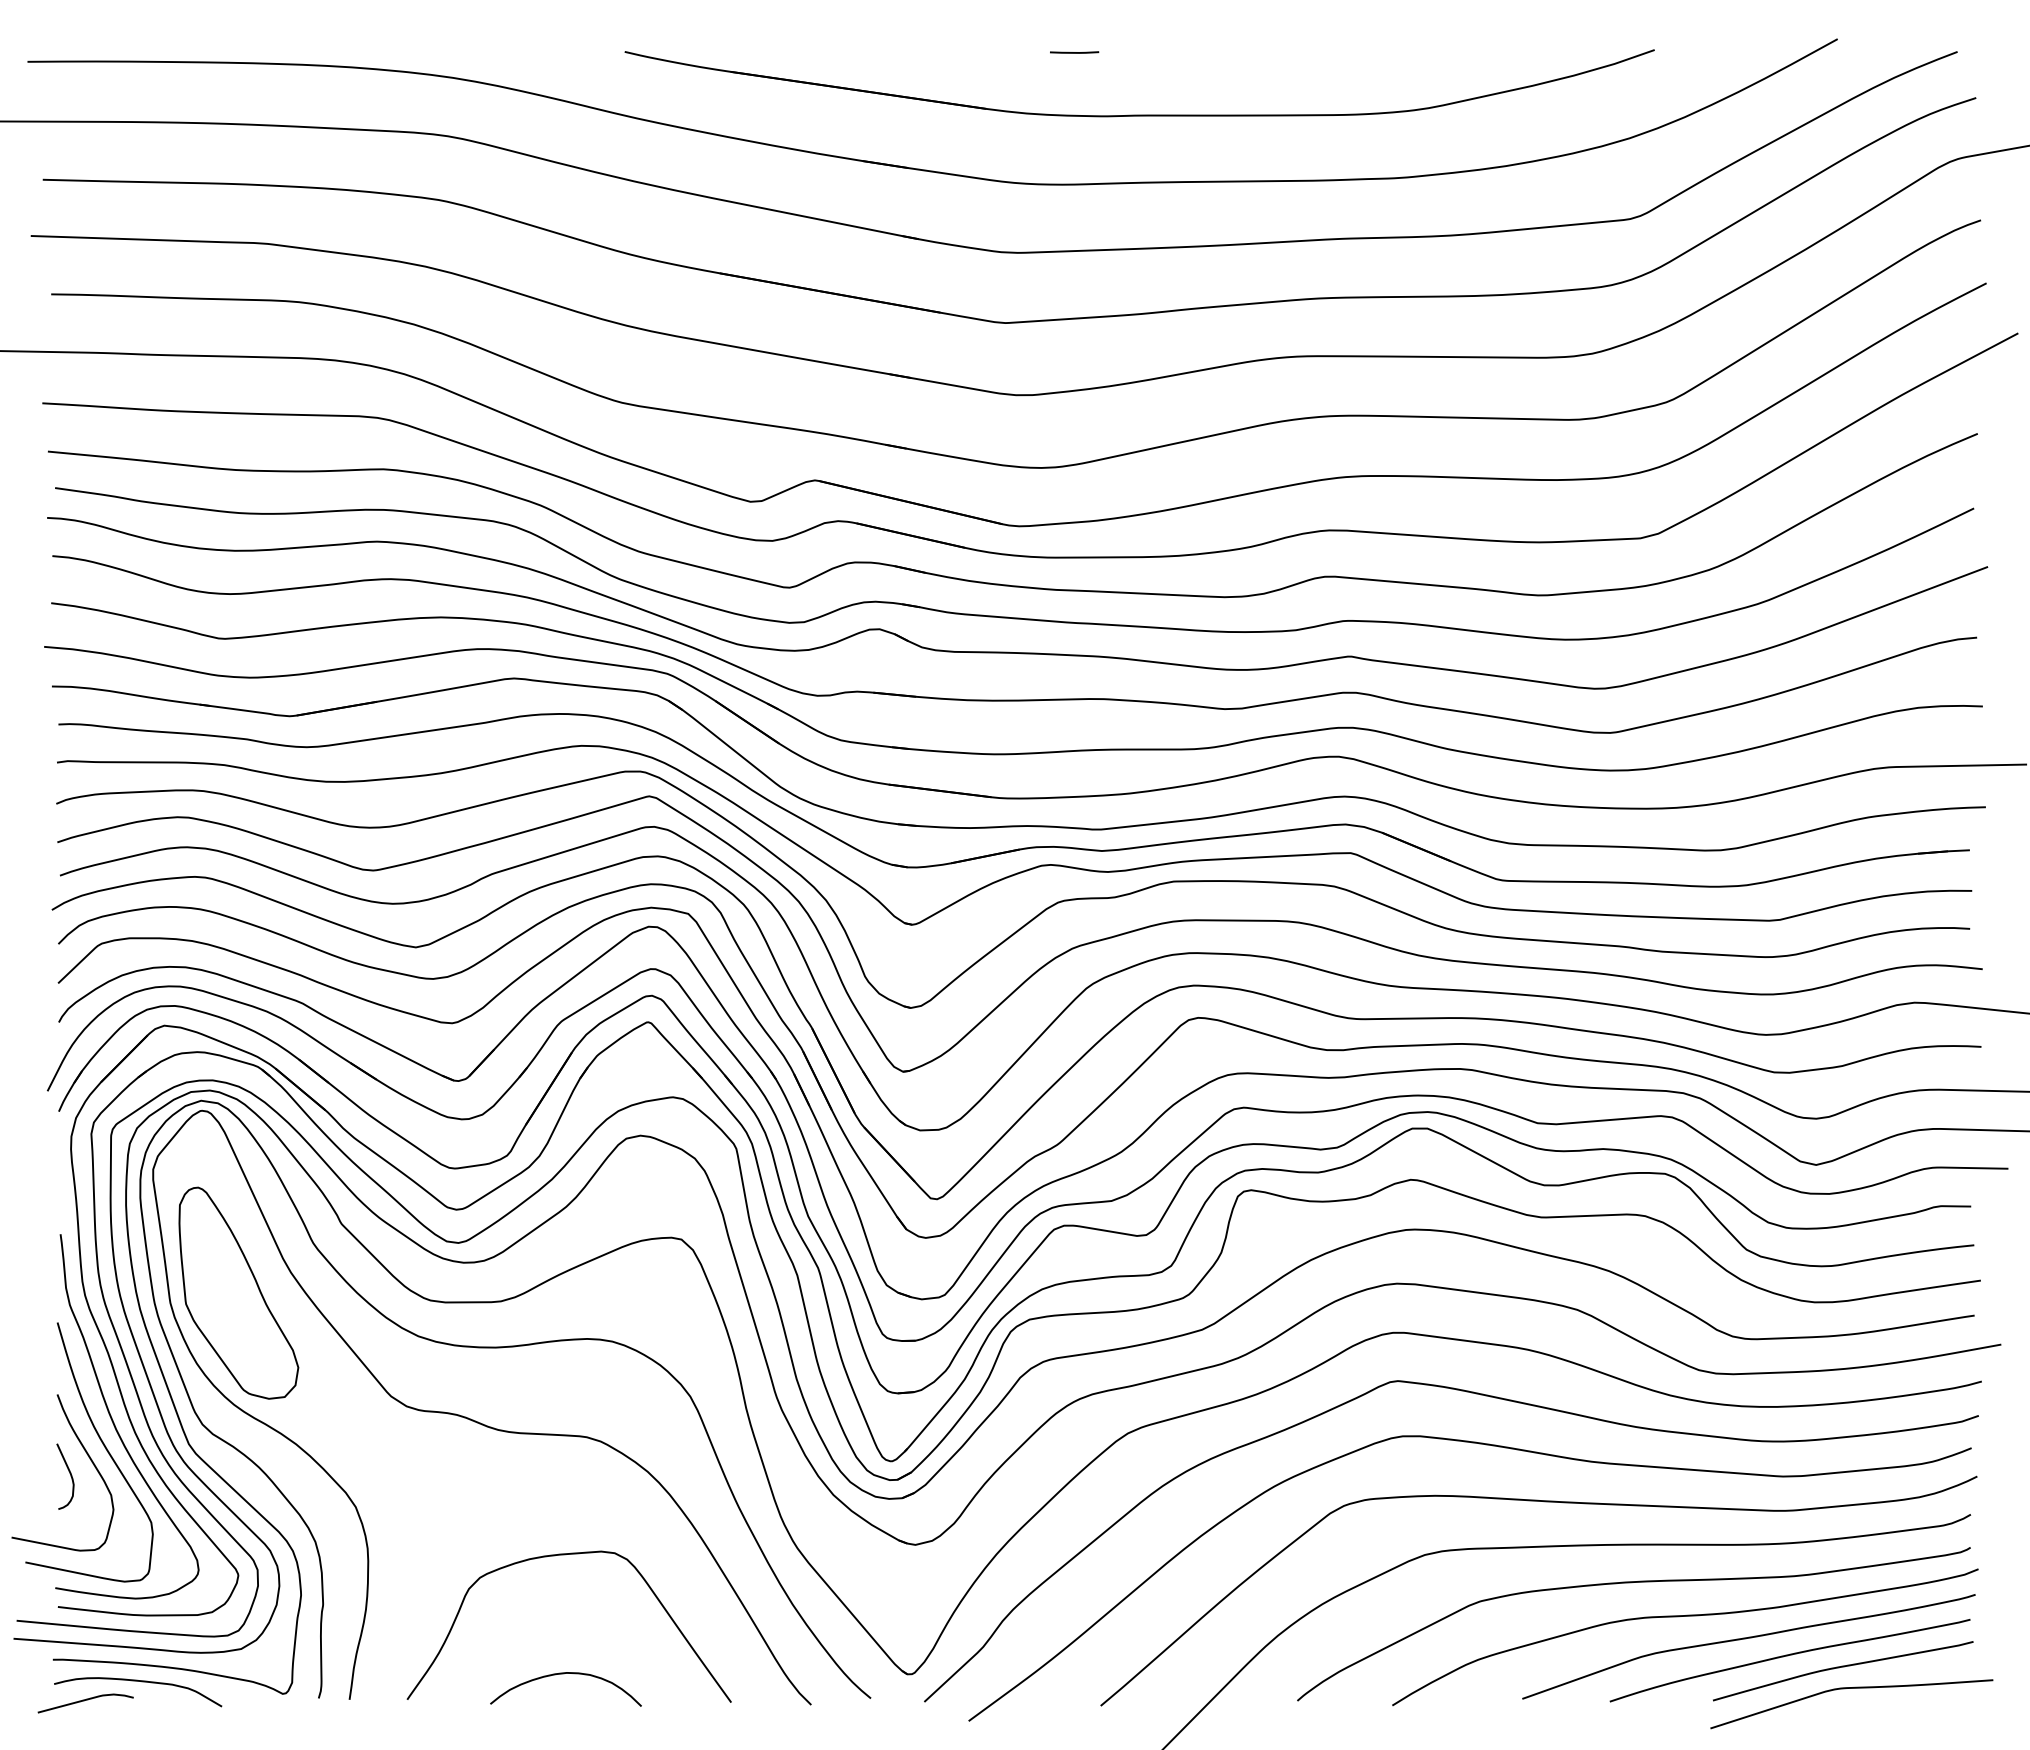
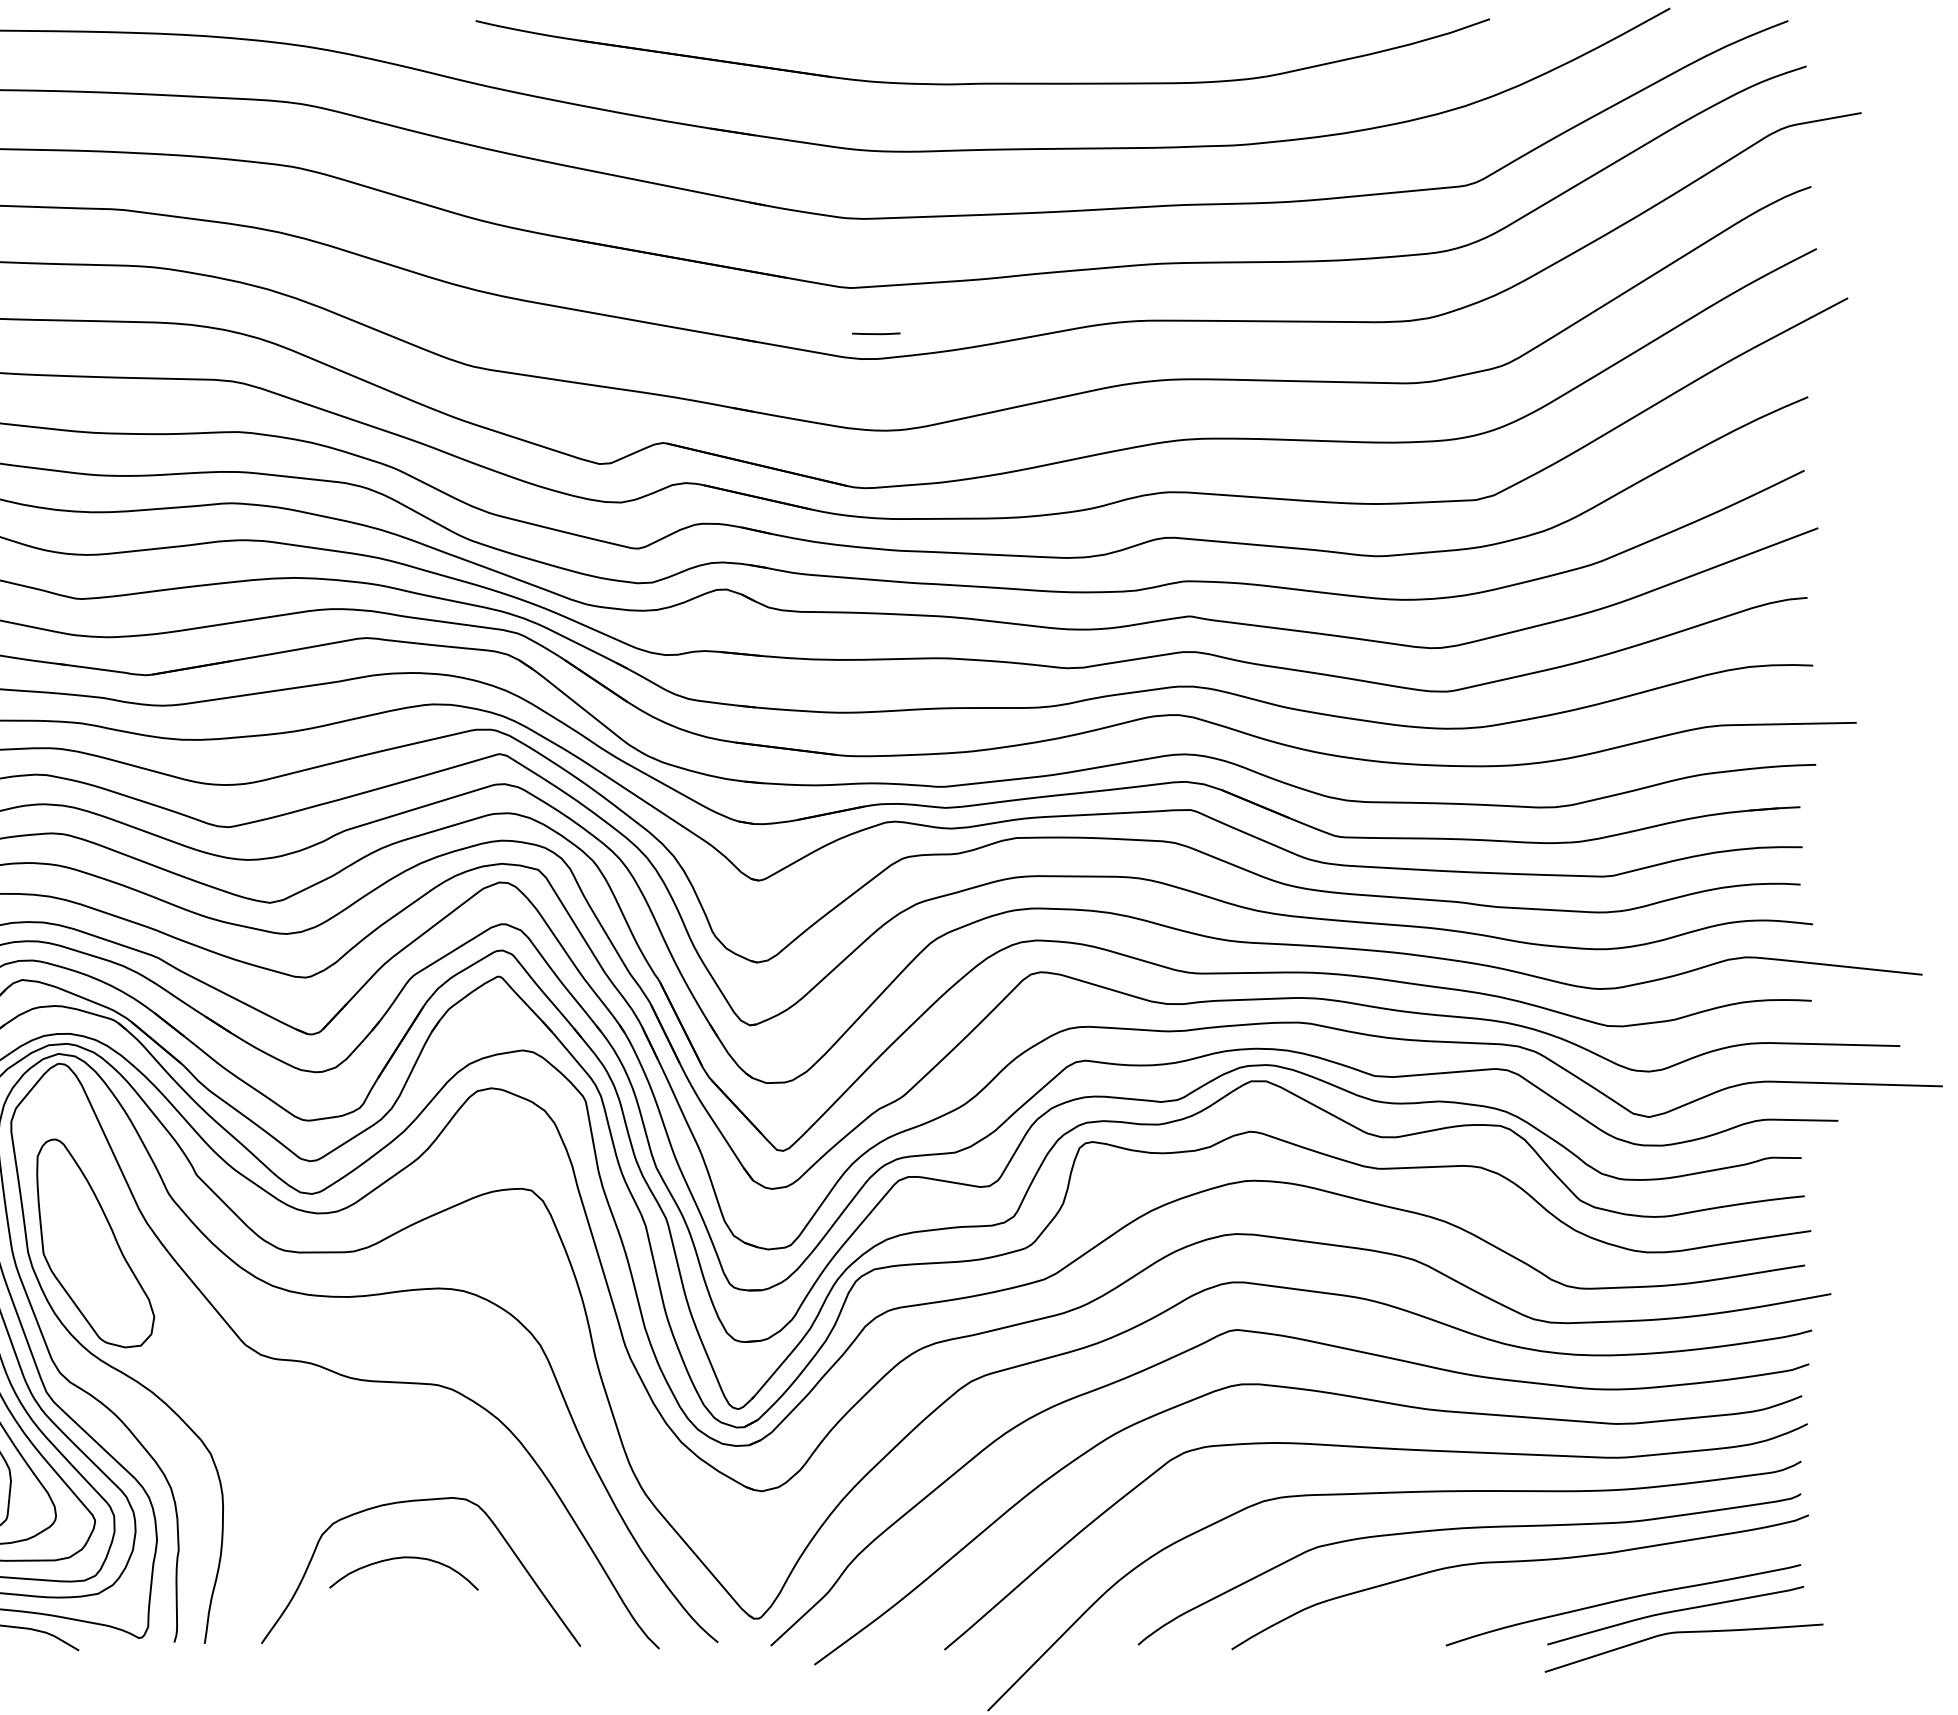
line: (1074, 52) -> (876, 333), moved
curve: (1746, 1639) -> (1580, 1584), removed
curve: (564, 1674) -> (402, 1558), moved

